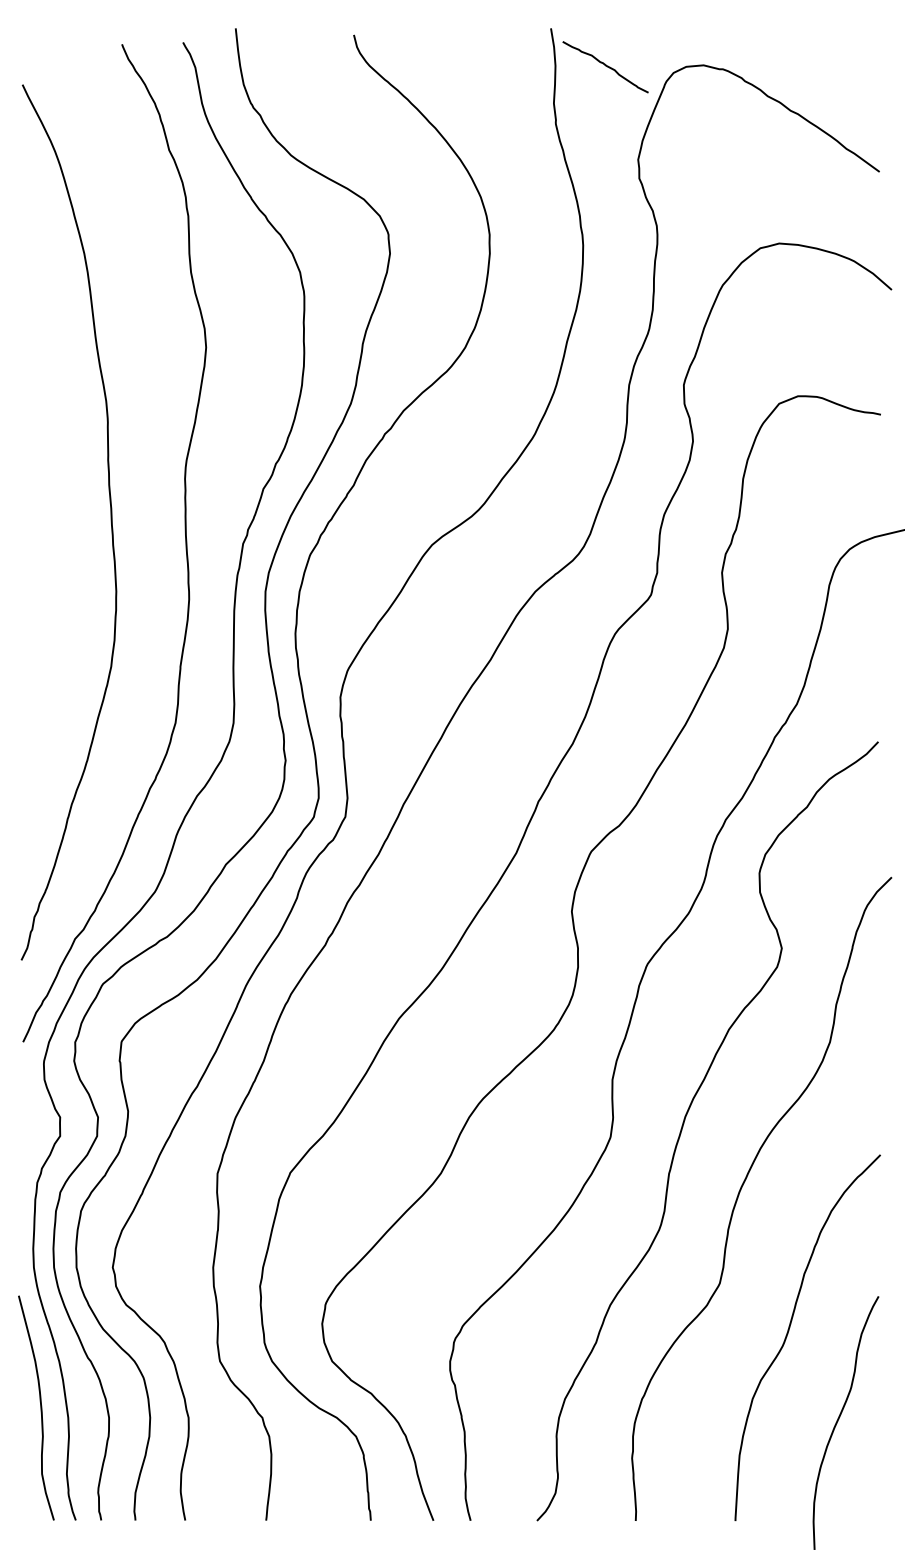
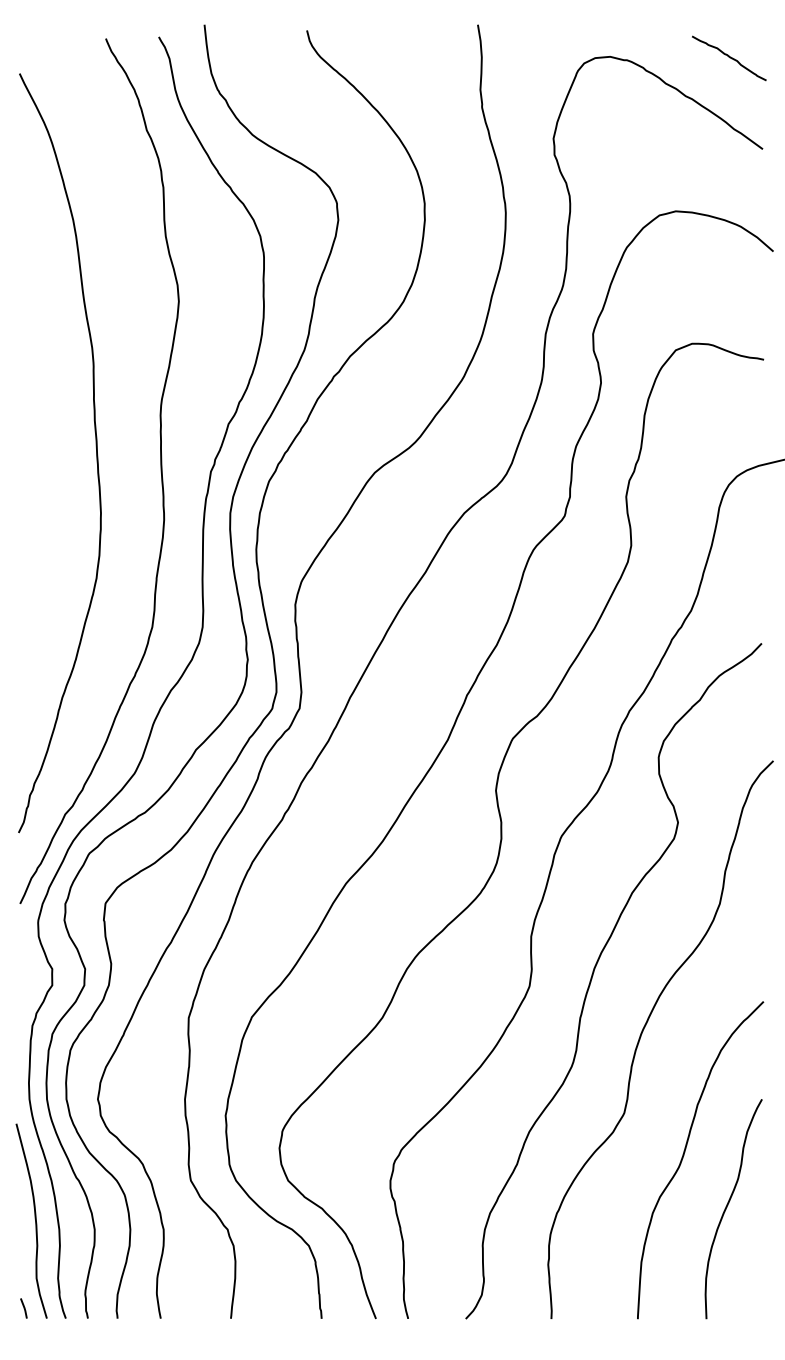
curve: (605, 66) -> (729, 57), moved
curve: (838, 1421) -> (727, 1207), moved
line: (26, 1508) -> (23, 1308), added

